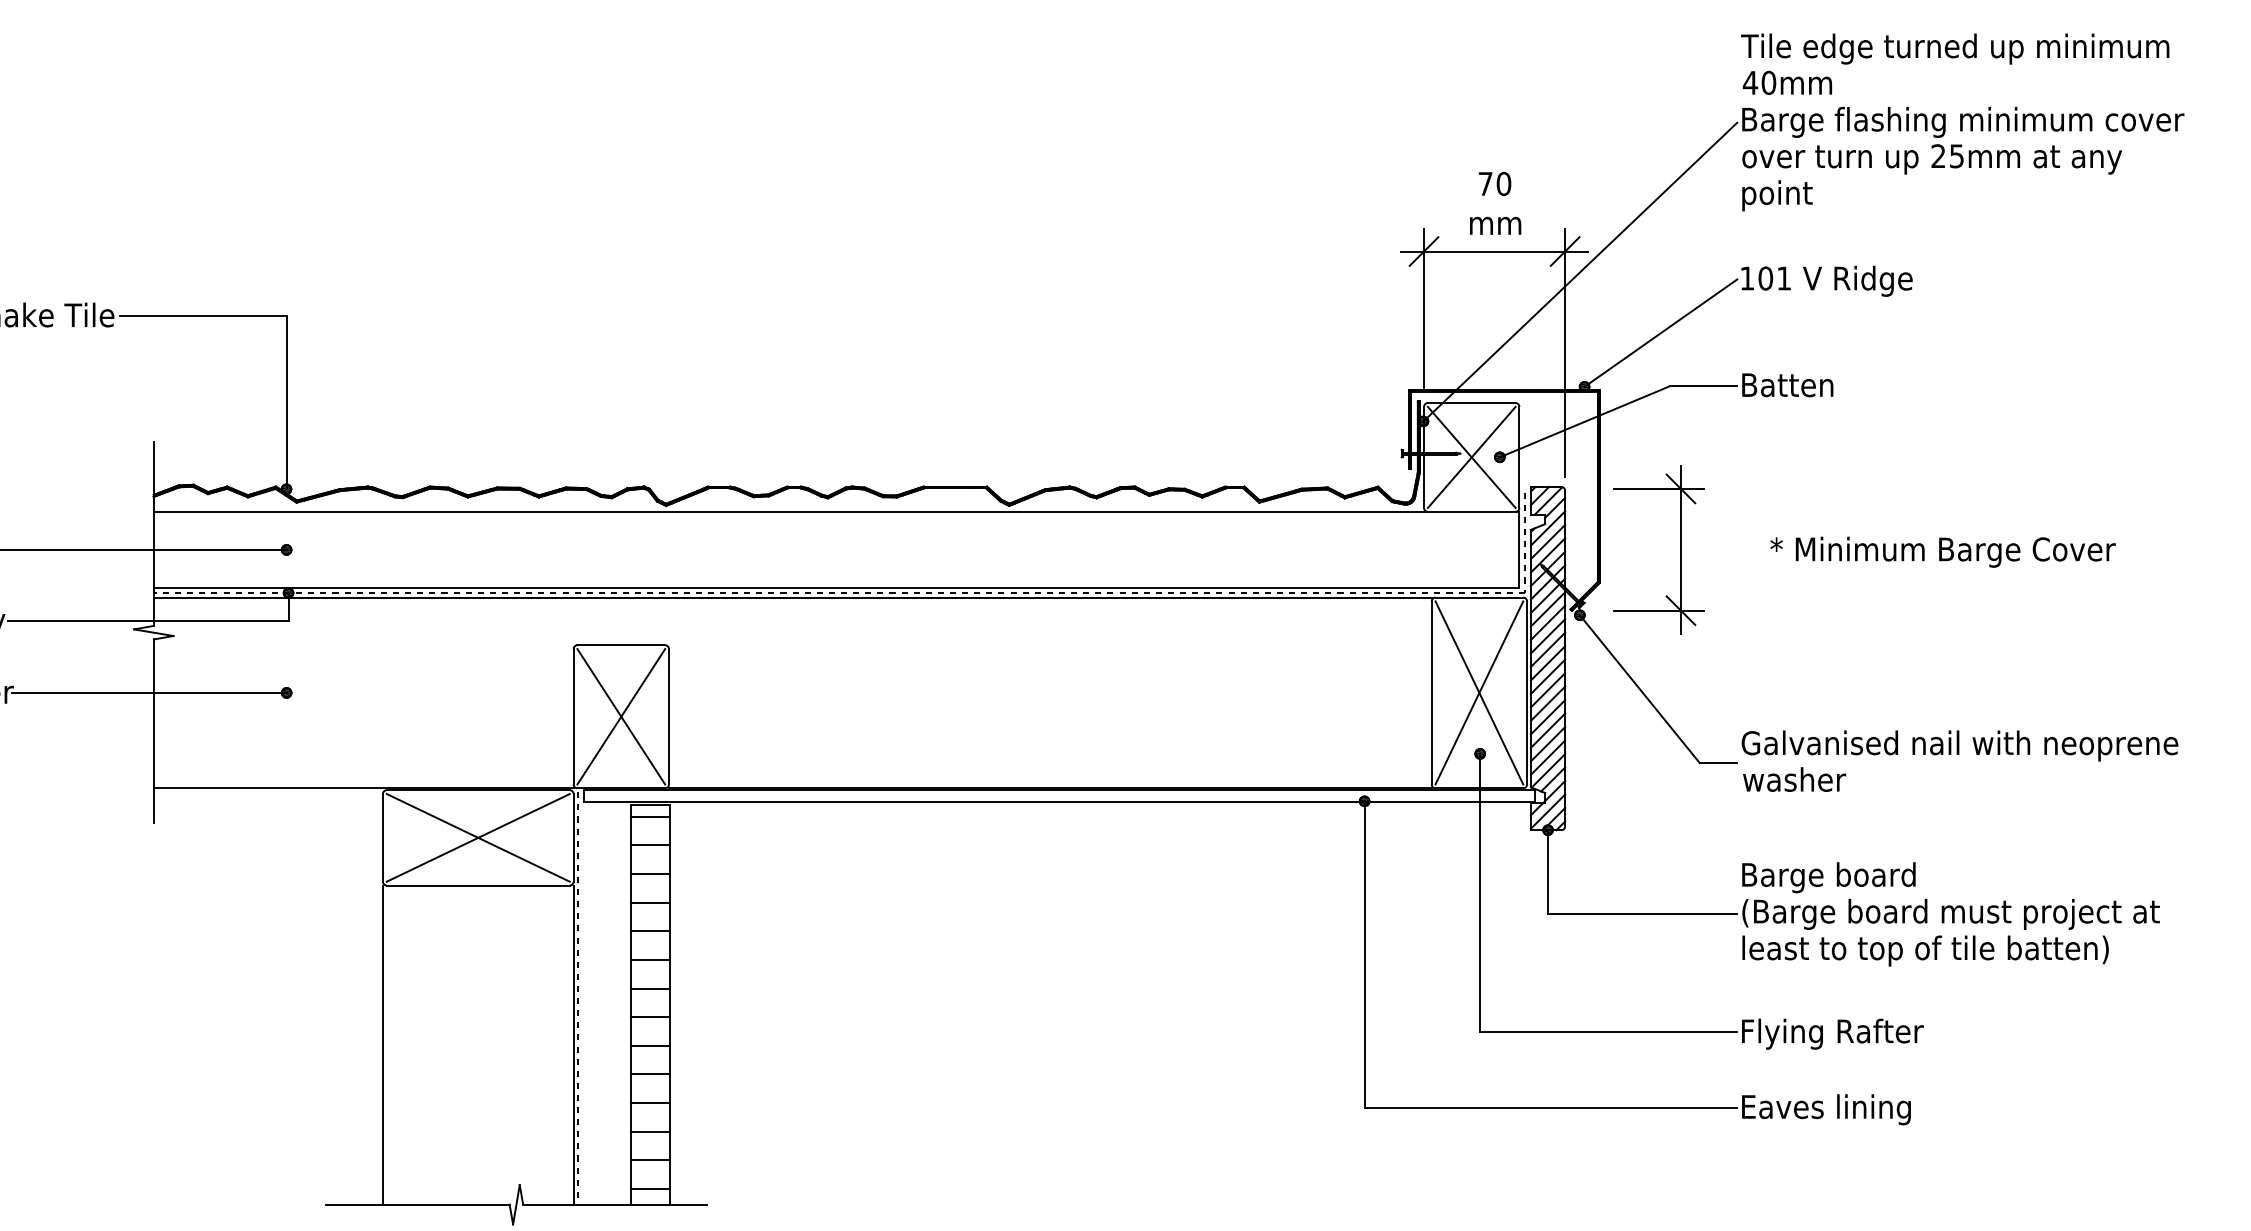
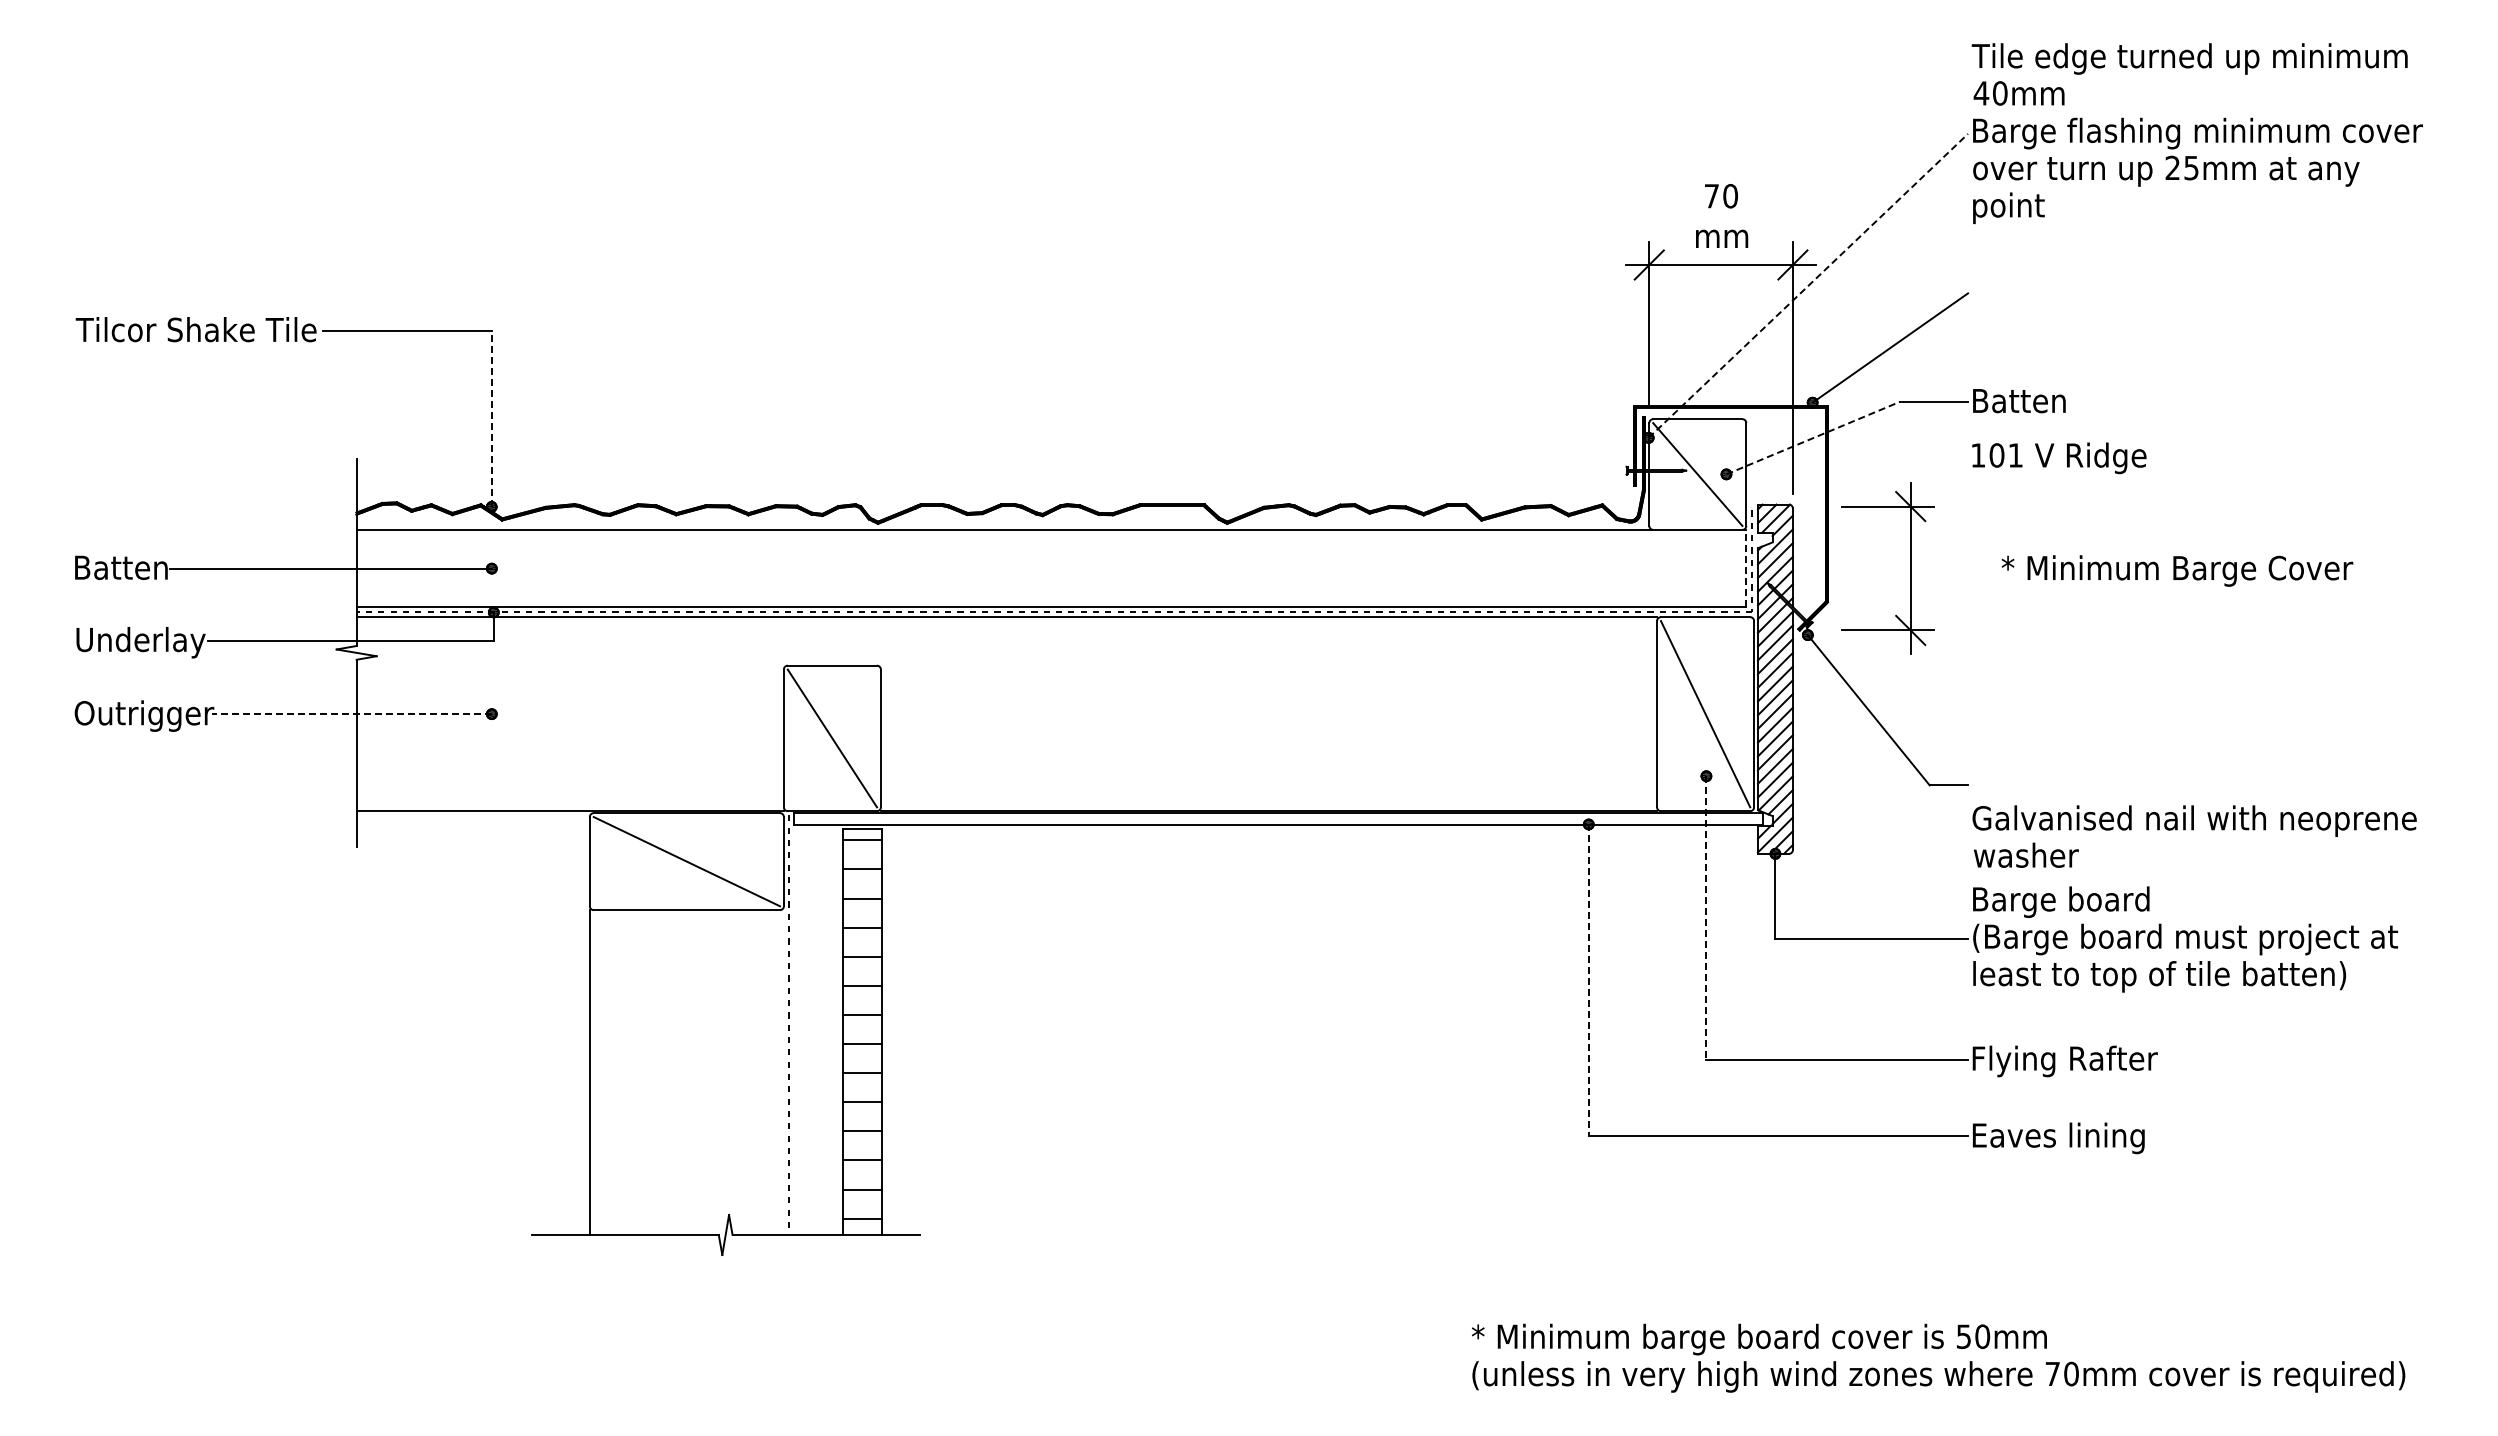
line: (1580, 271) -> (1808, 285), solid -> dashed
text: (1827, 281) -> (2059, 458), moved
line: (286, 402) -> (491, 418), solid -> dashed
line: (1585, 421) -> (1813, 437), solid -> dashed
line: (1471, 457) -> (1697, 474), removed
line: (1519, 549) -> (1746, 568), solid -> dashed
line: (149, 693) -> (352, 714), solid -> dashed
line: (1479, 693) -> (1705, 714), removed
line: (621, 716) -> (832, 738), removed
text: (1959, 761) -> (2194, 836), moved
line: (477, 837) -> (686, 861), removed
line: (1480, 892) -> (1706, 917), solid -> dashed
line: (1364, 954) -> (1588, 980), solid -> dashed
line: (573, 1045) -> (783, 1072), removed

